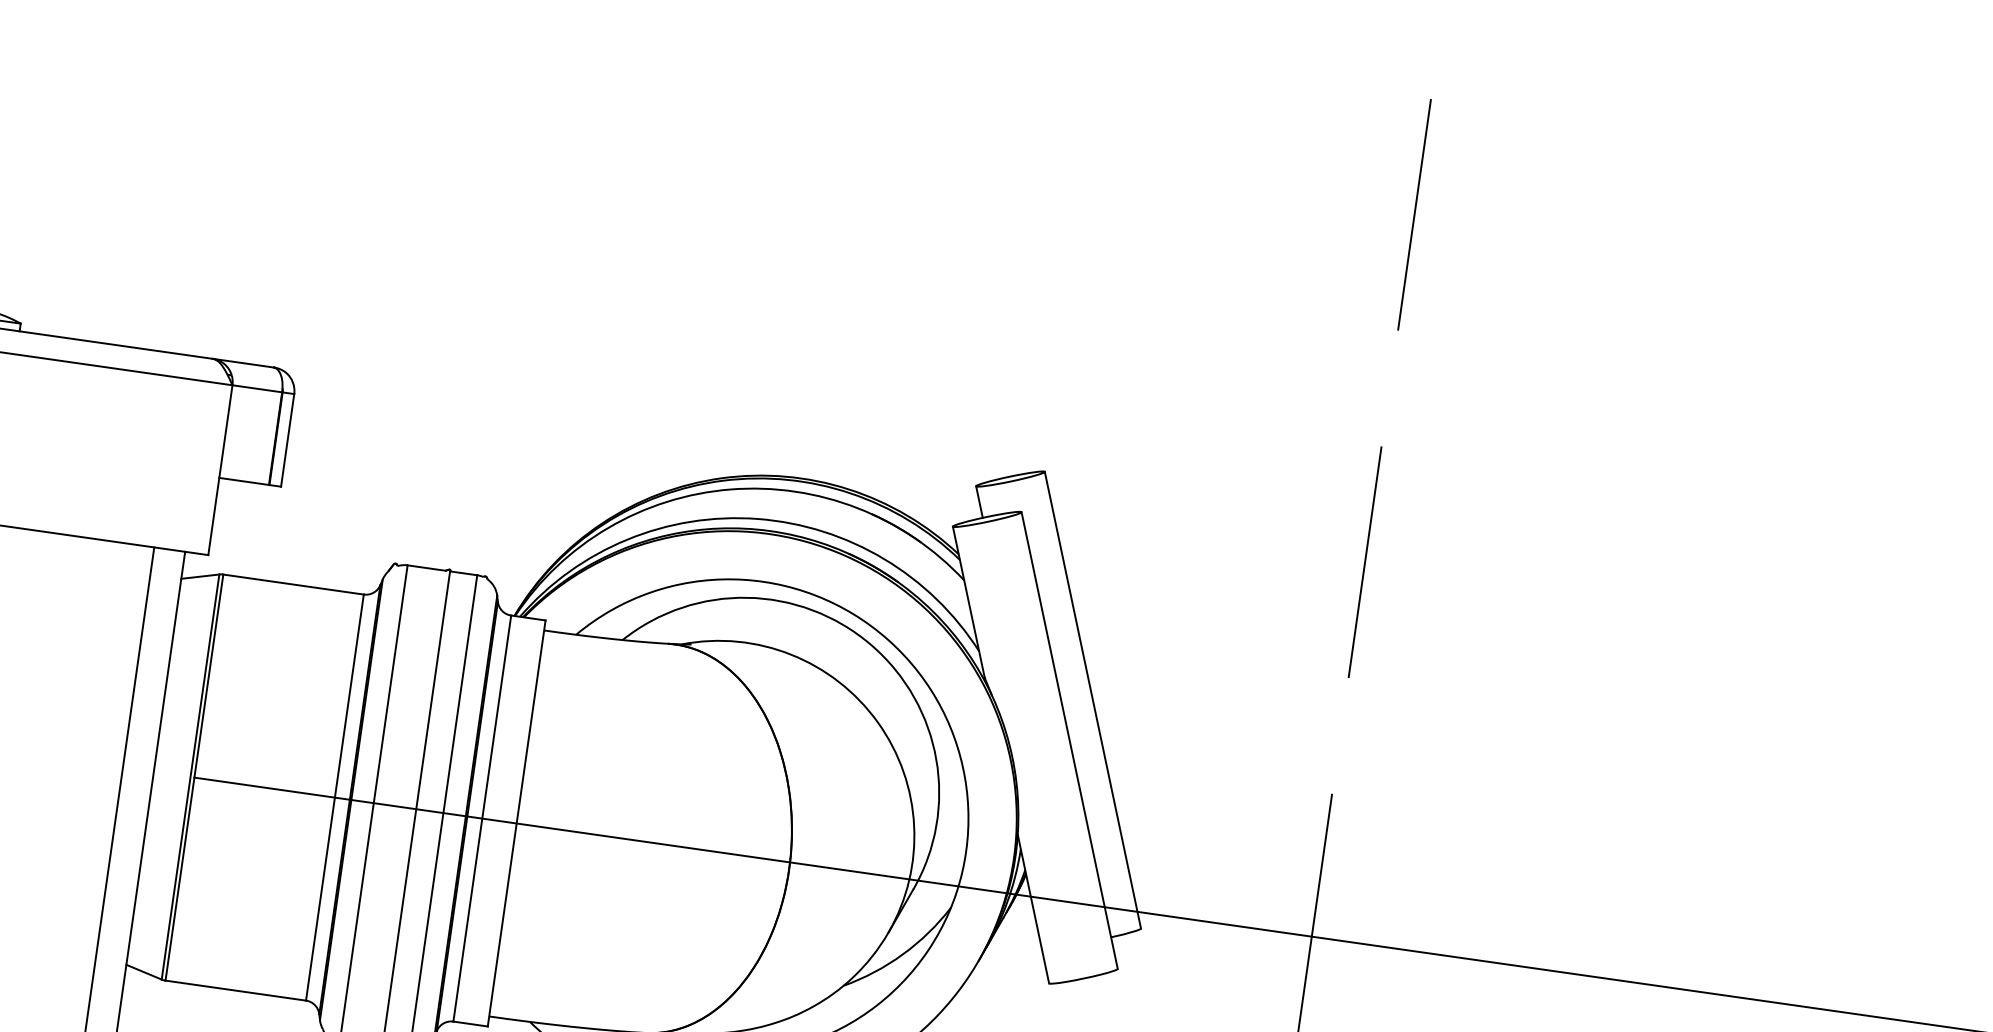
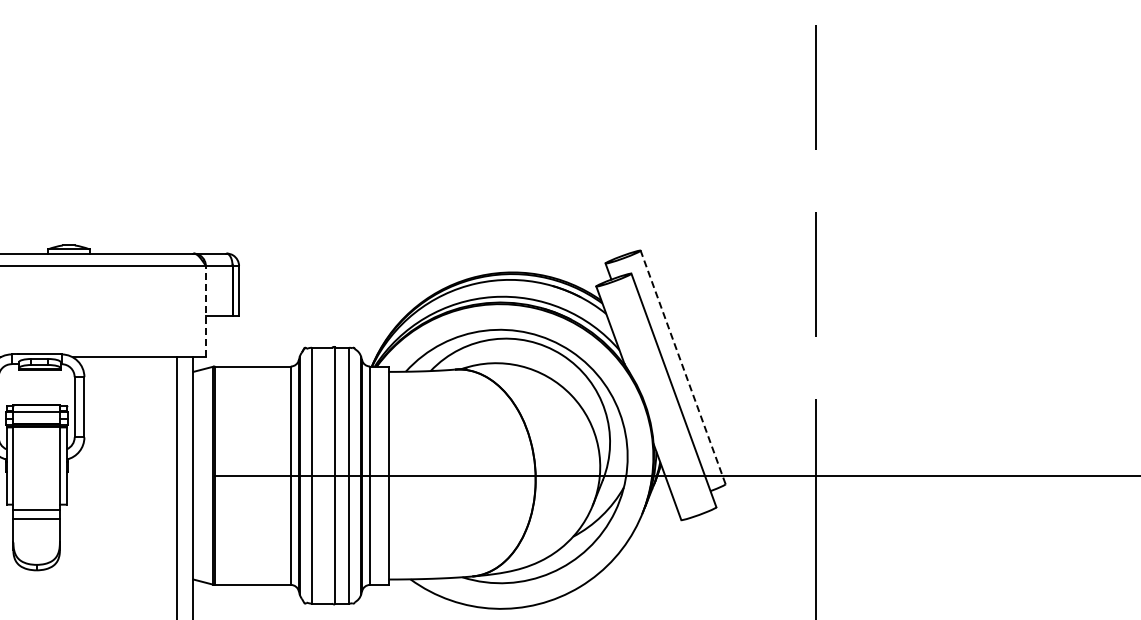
line: (219, 469) -> (205, 311), solid -> dashed
line: (1091, 700) -> (682, 367), solid -> dashed

